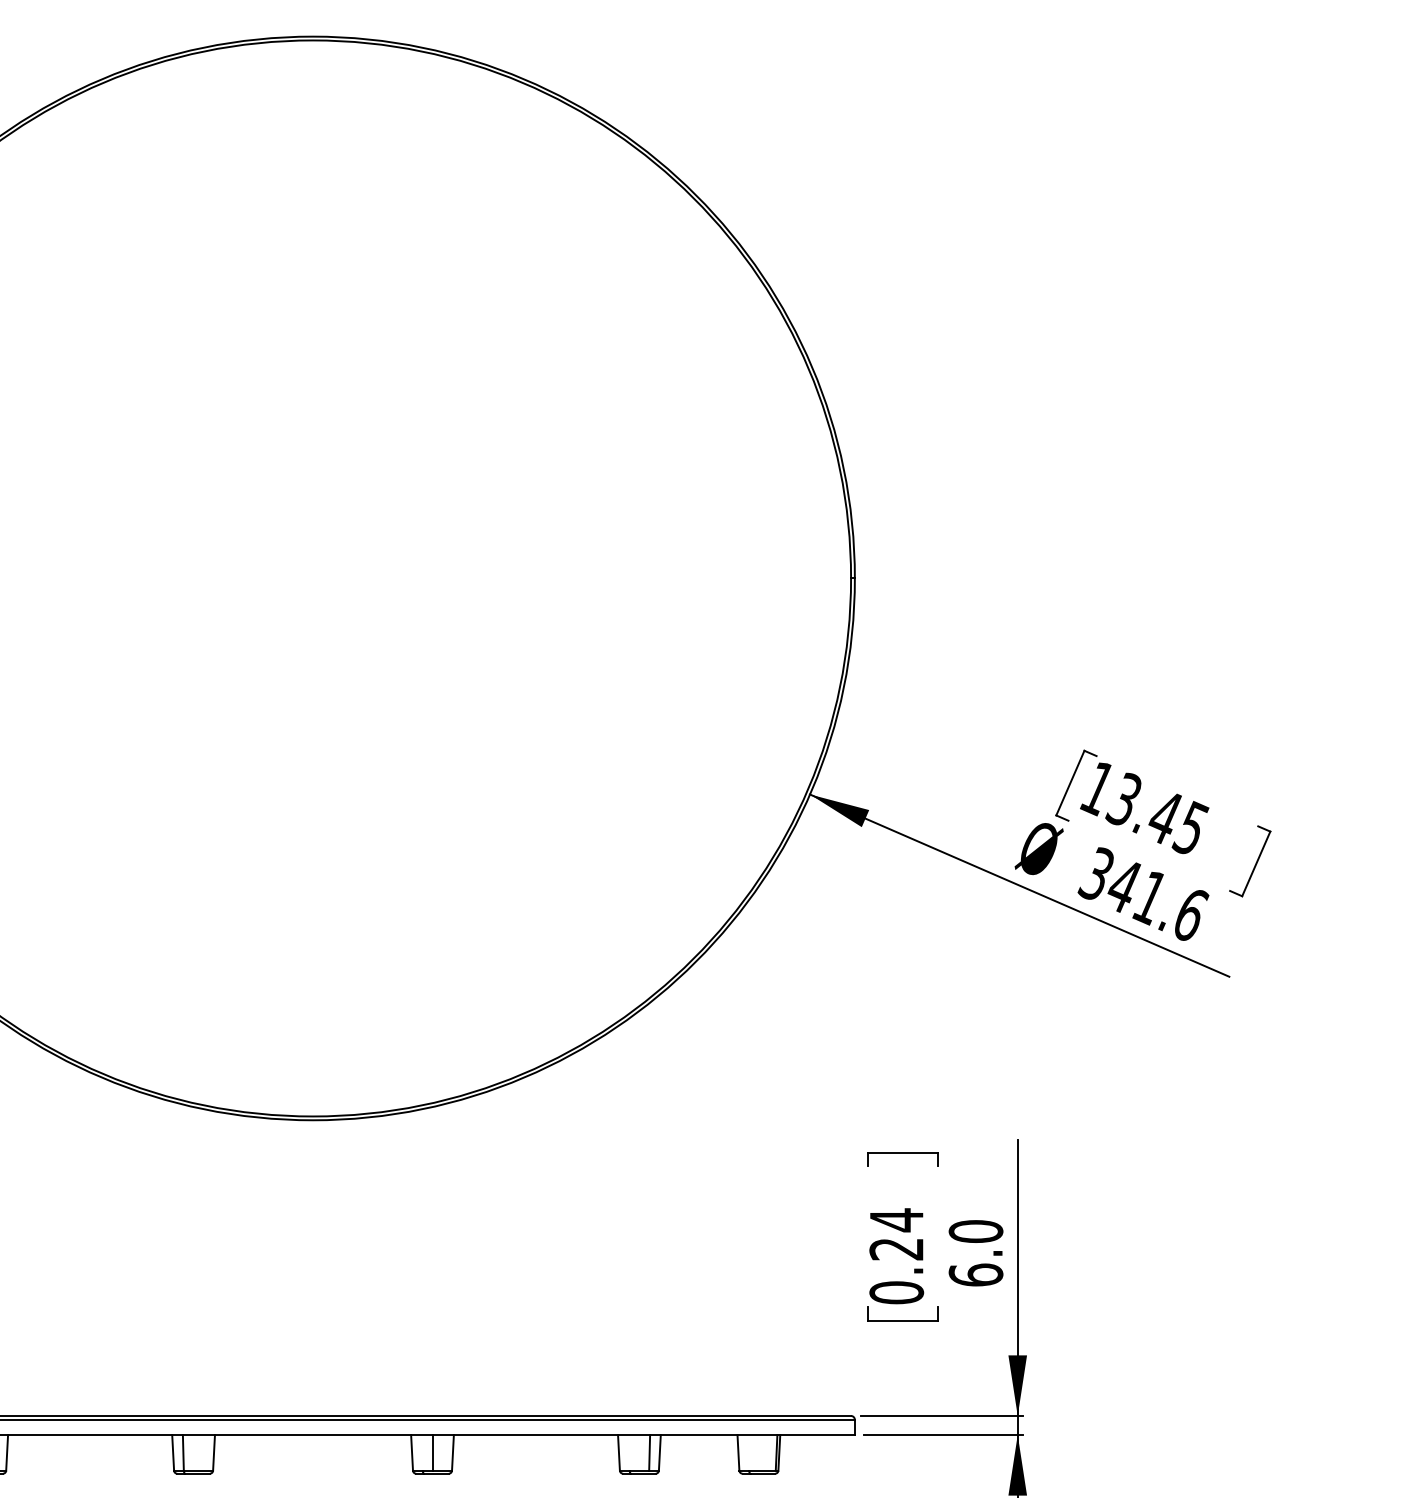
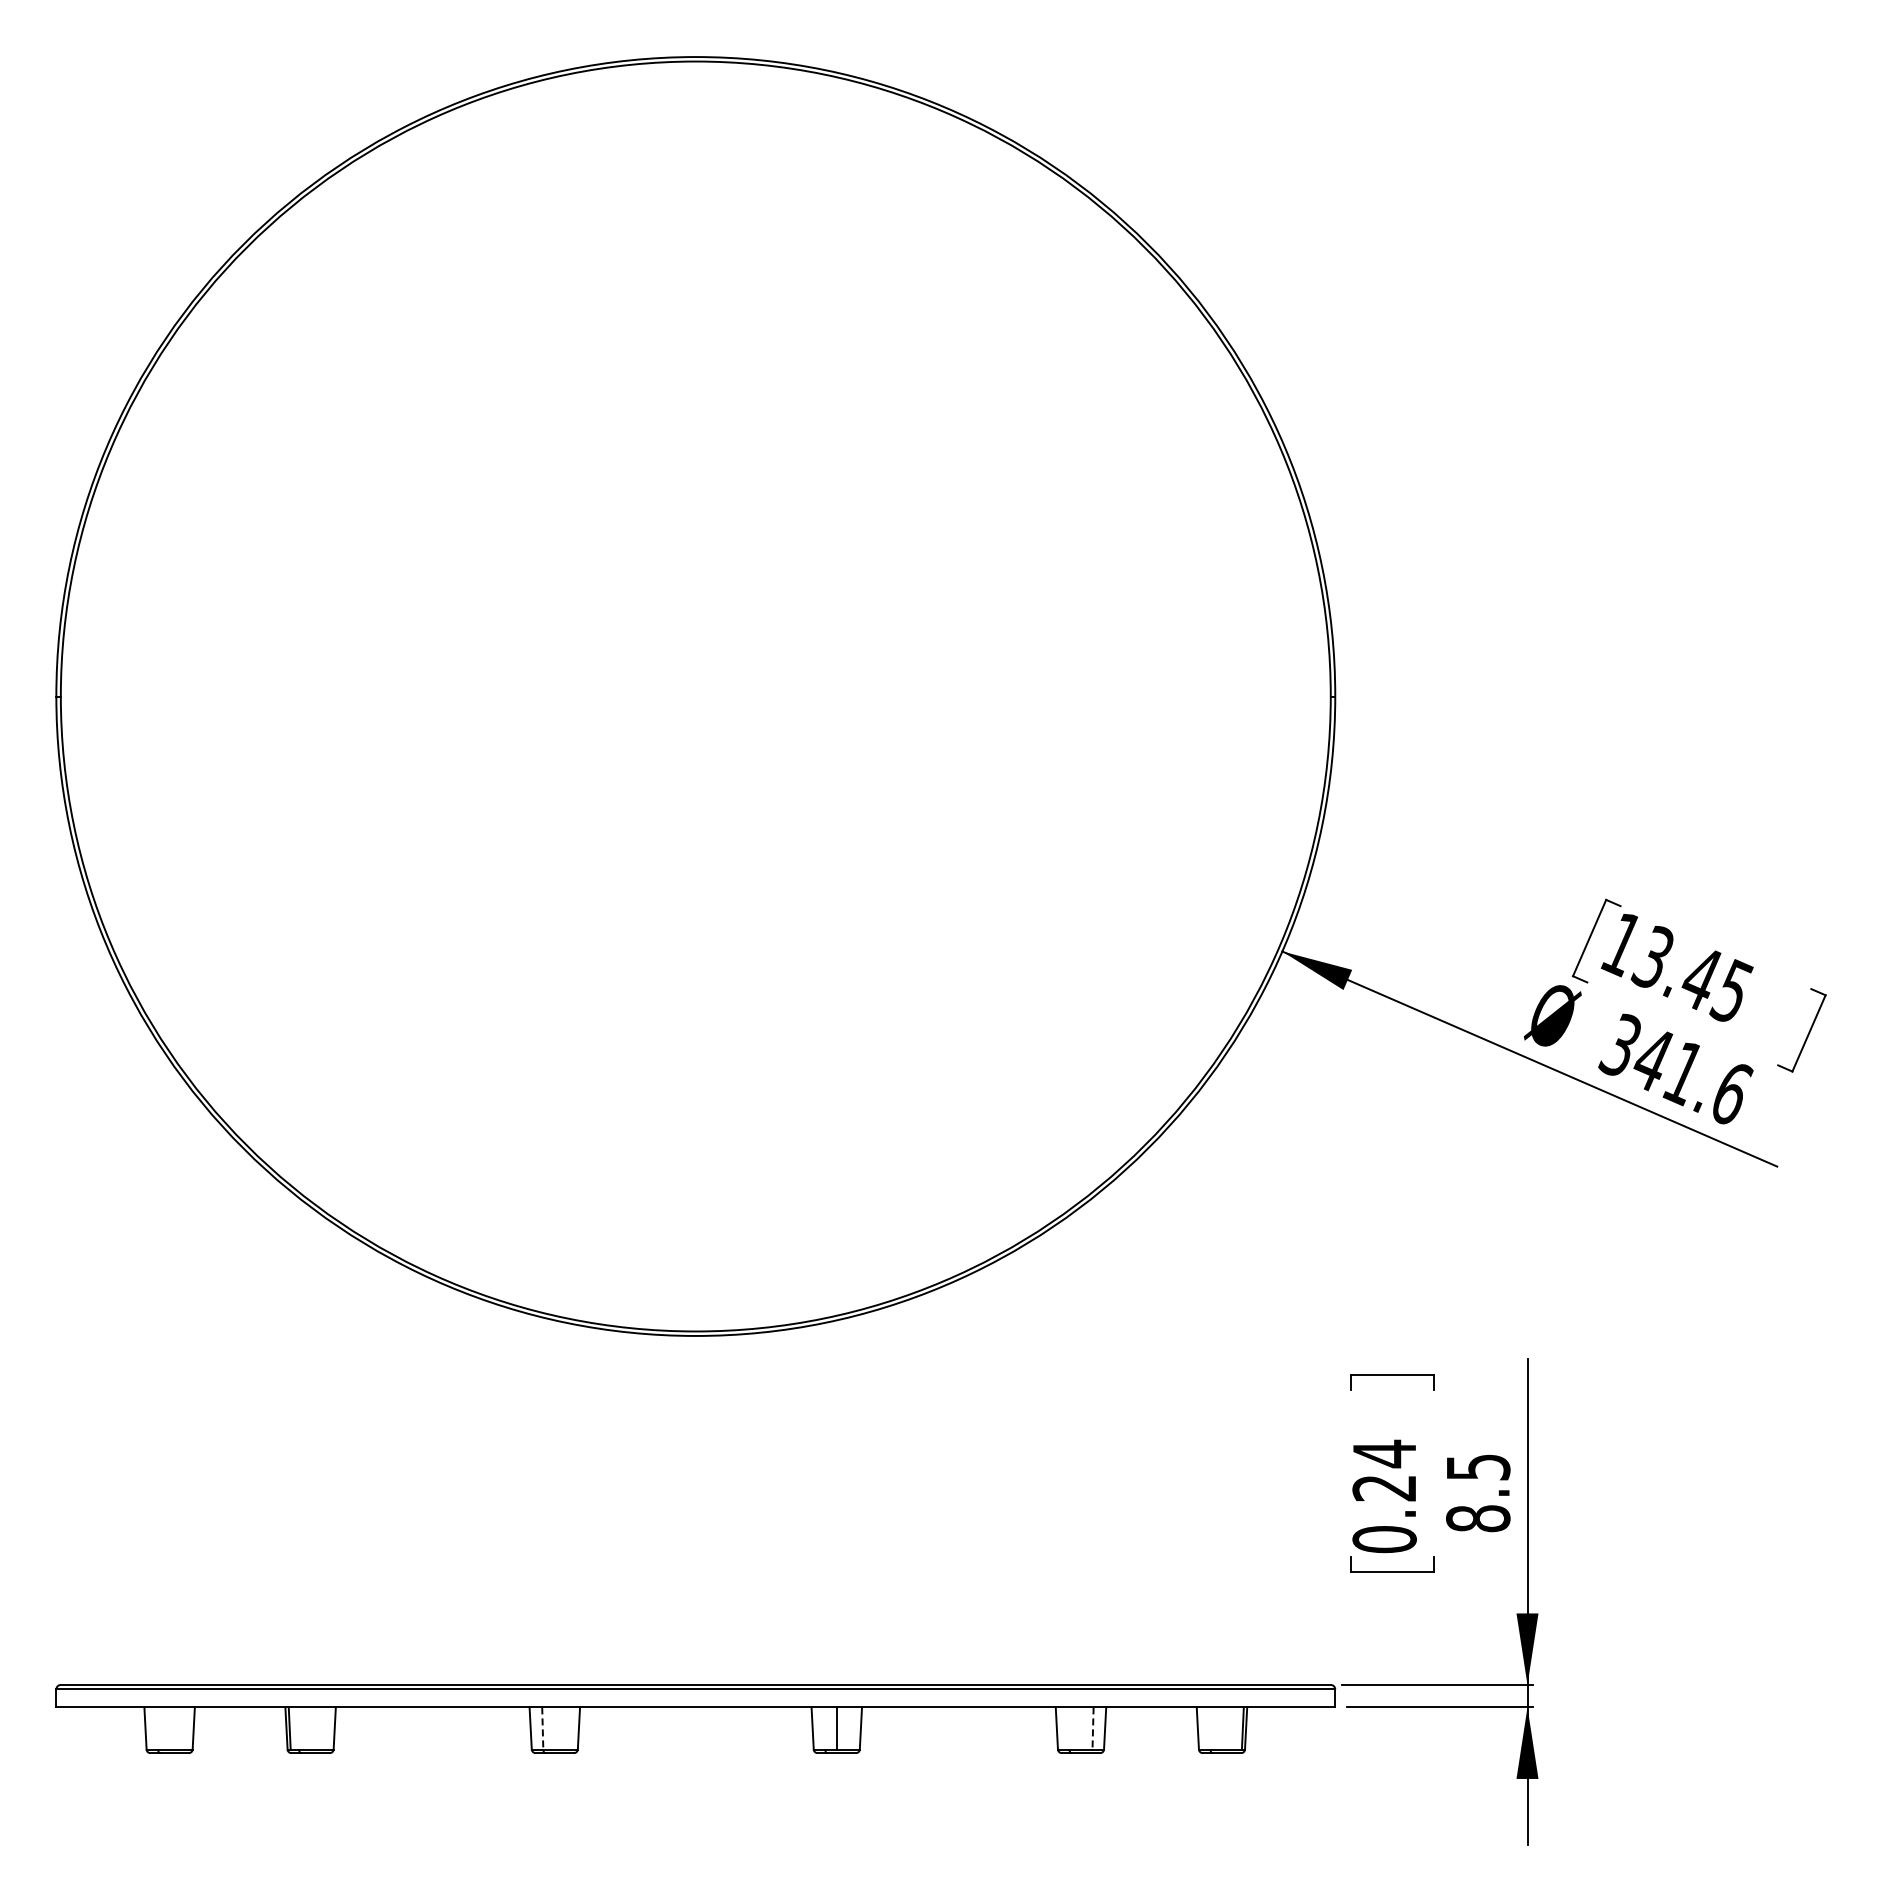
text: (976, 1252) -> (1478, 1492), 6.0 -> 8.5
line: (183, 1452) -> (542, 1728), solid -> dashed
line: (650, 1452) -> (1093, 1728), solid -> dashed

